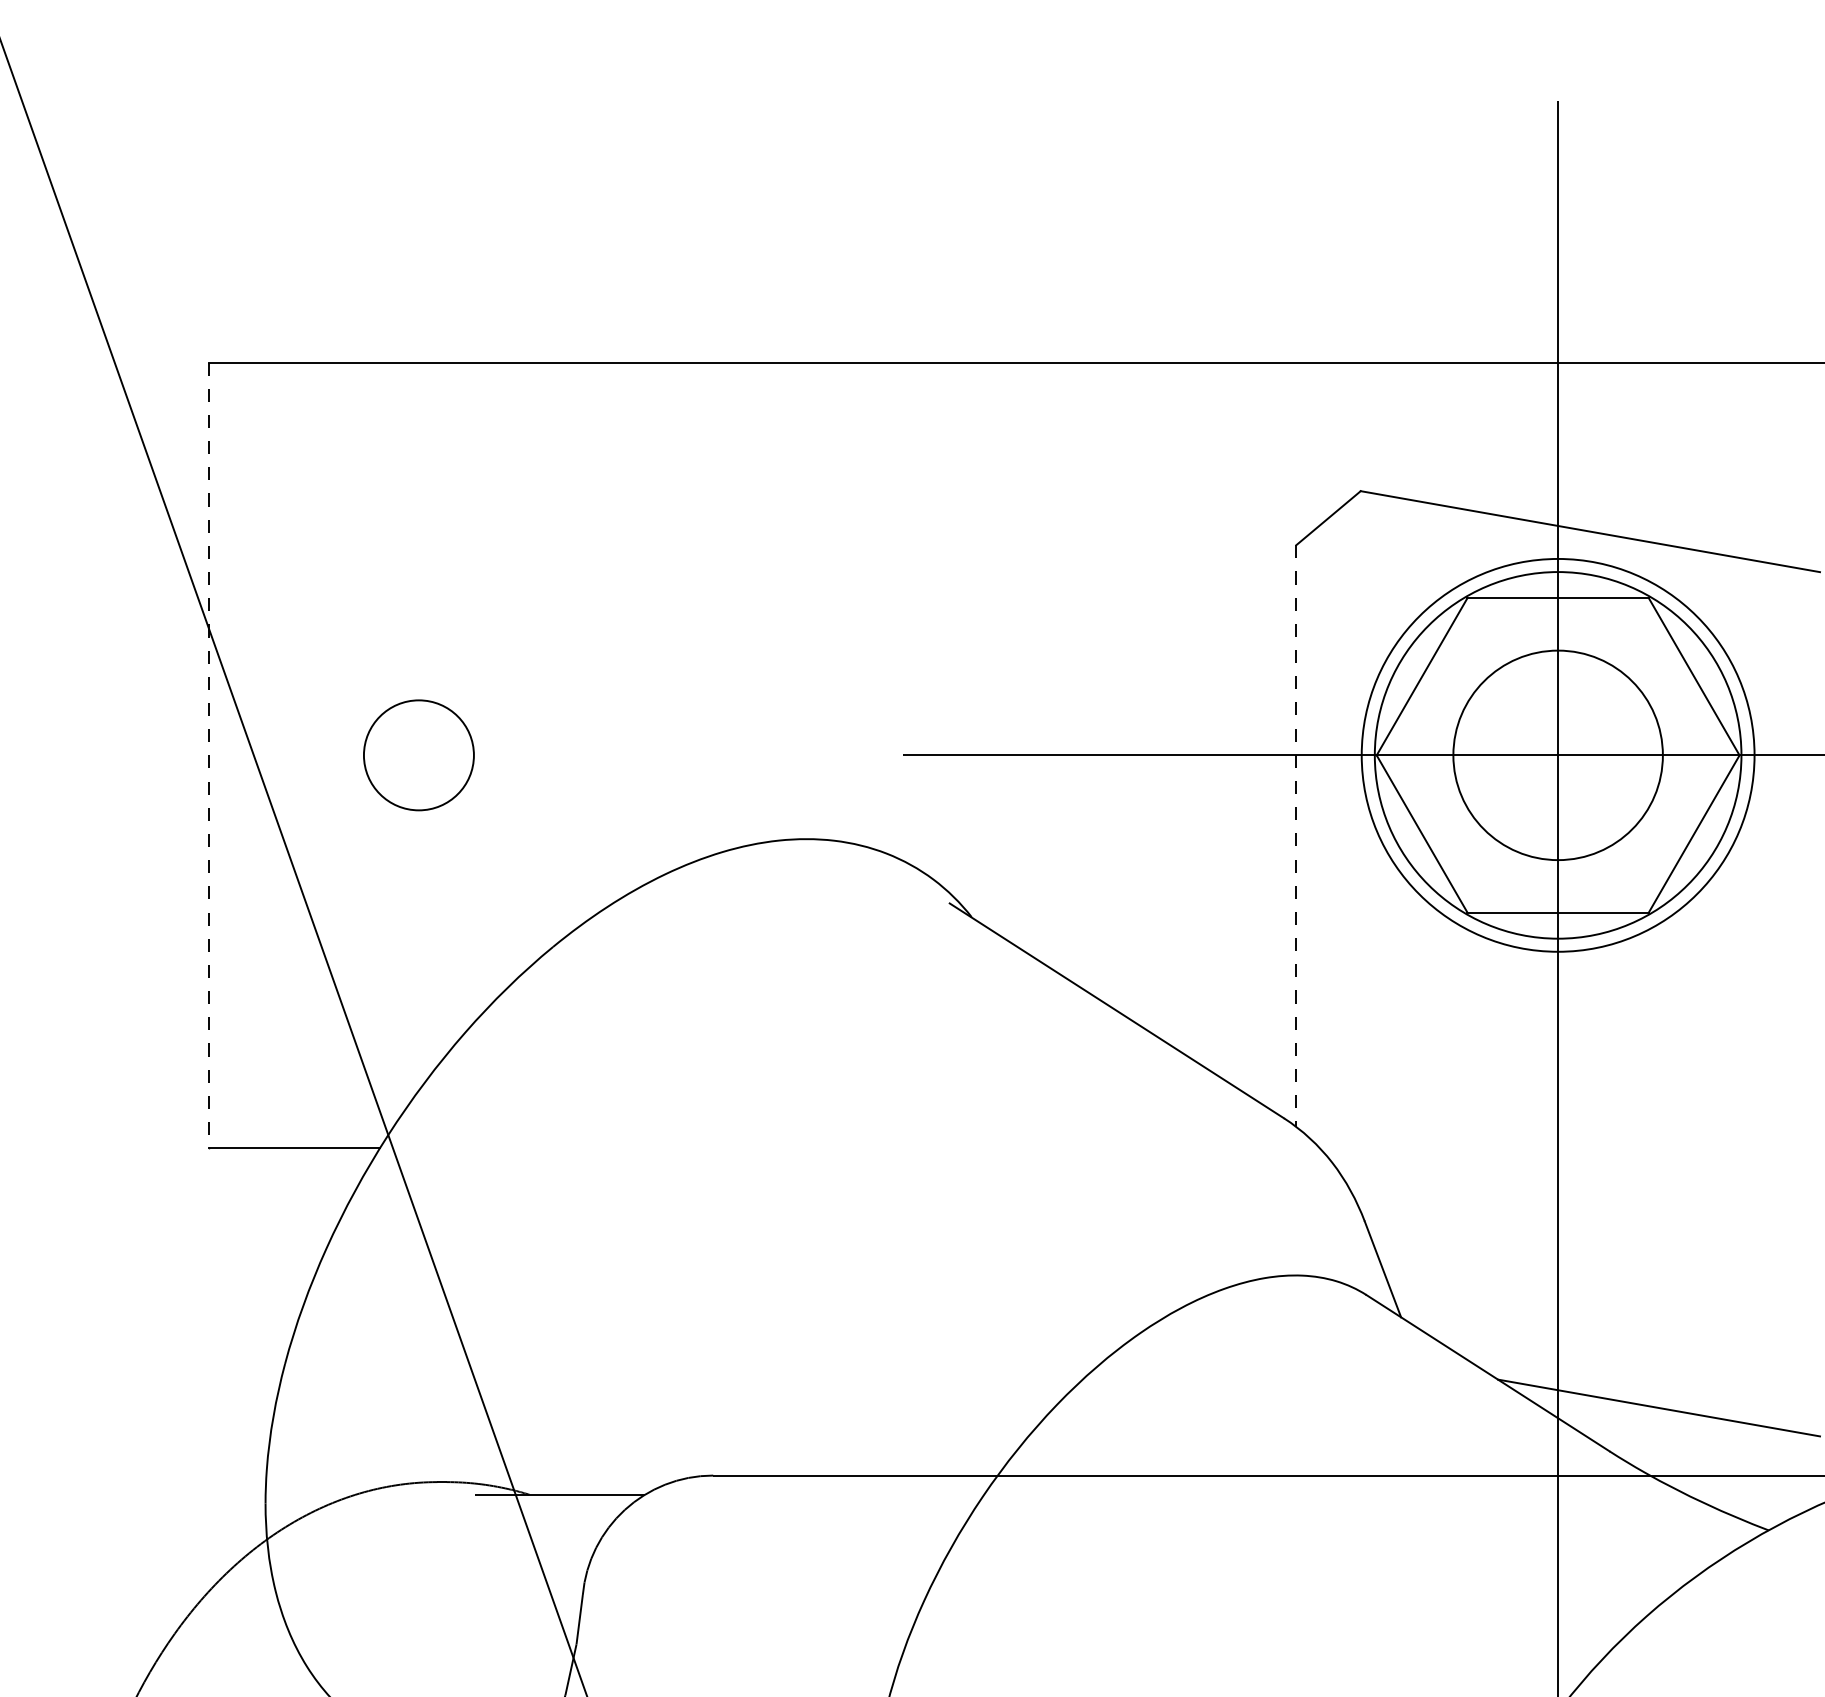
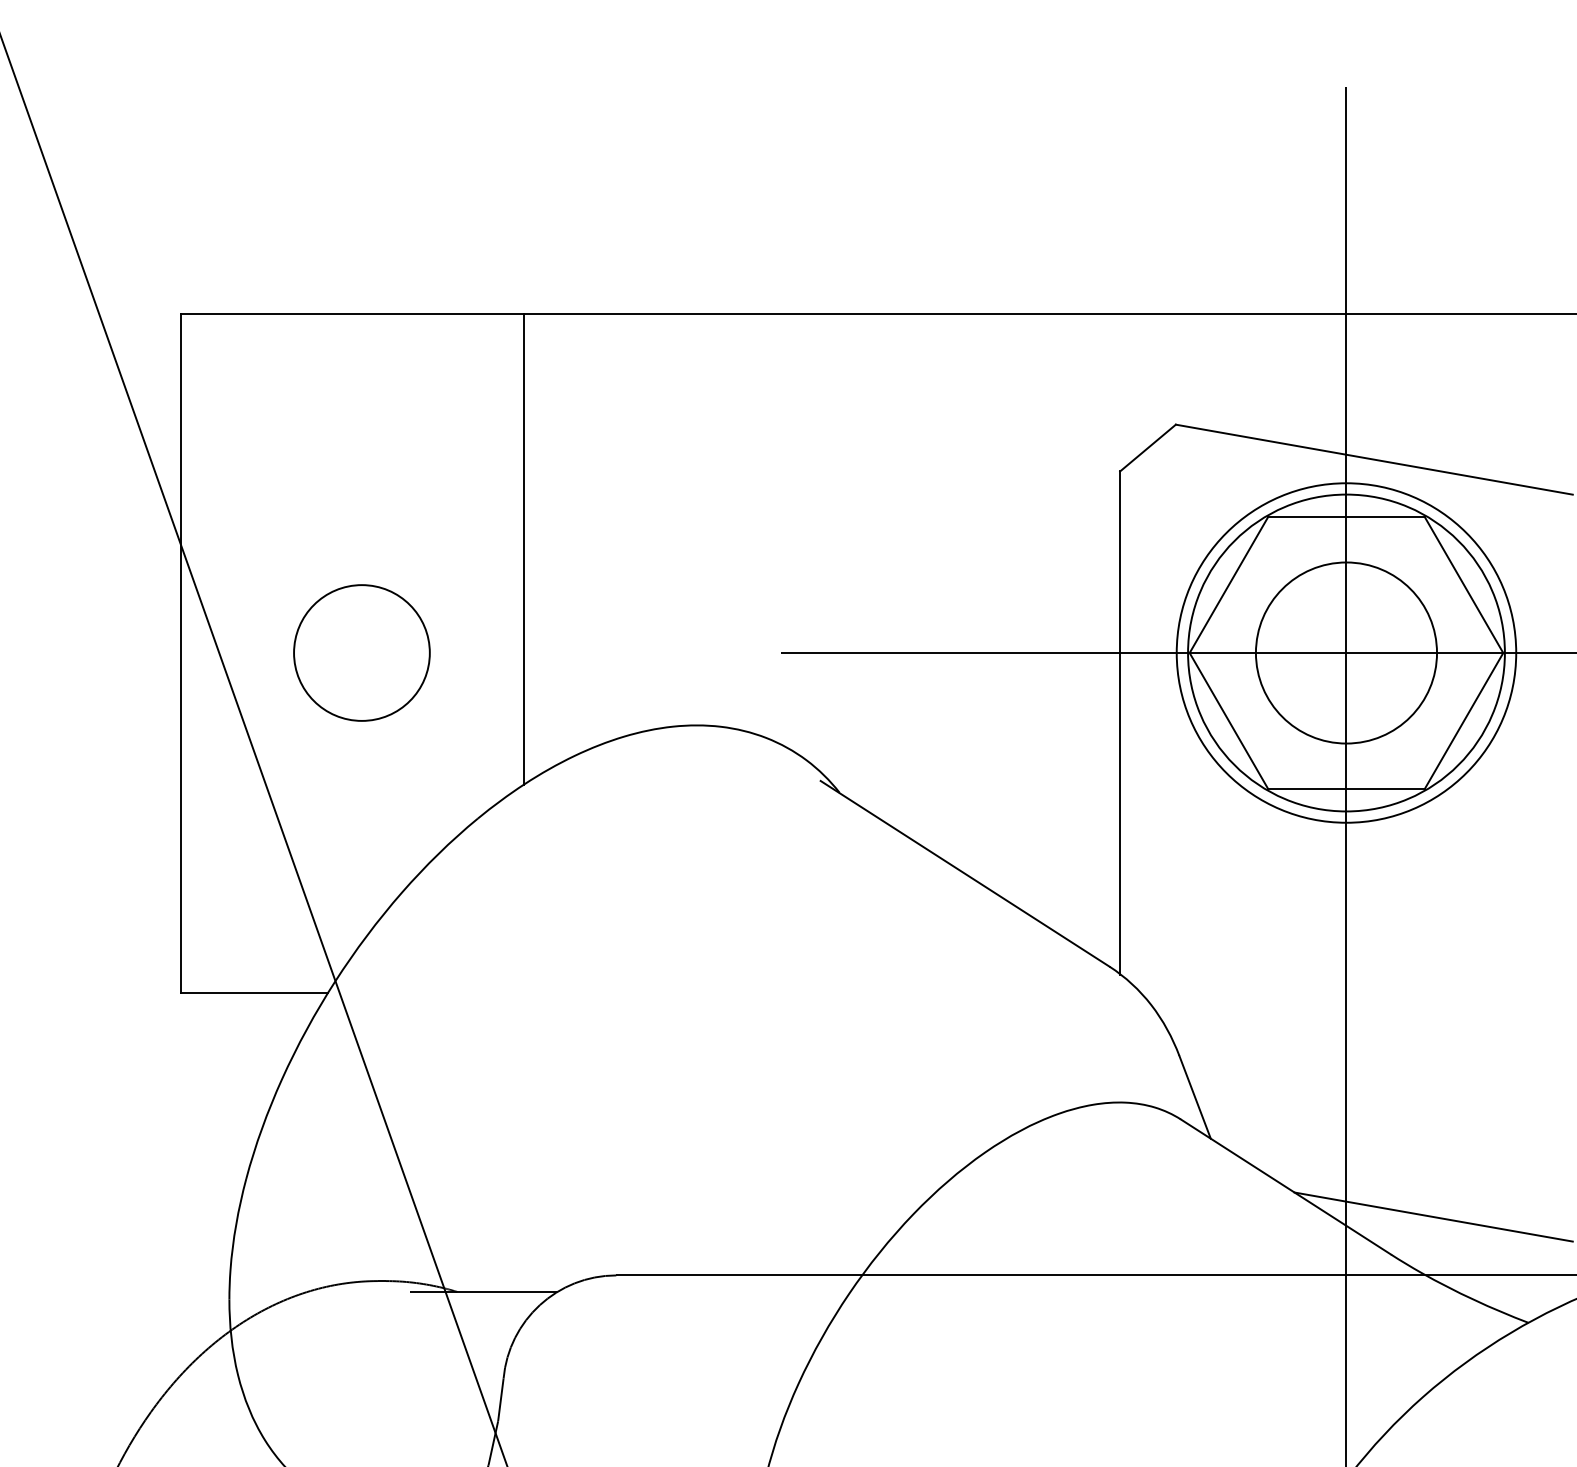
line: (605, 635) -> (523, 549), added
circle: (418, 754) -> (361, 652), size x1.43
line: (208, 755) -> (180, 653), dashed -> solid
line: (1296, 835) -> (1120, 722), dashed -> solid

